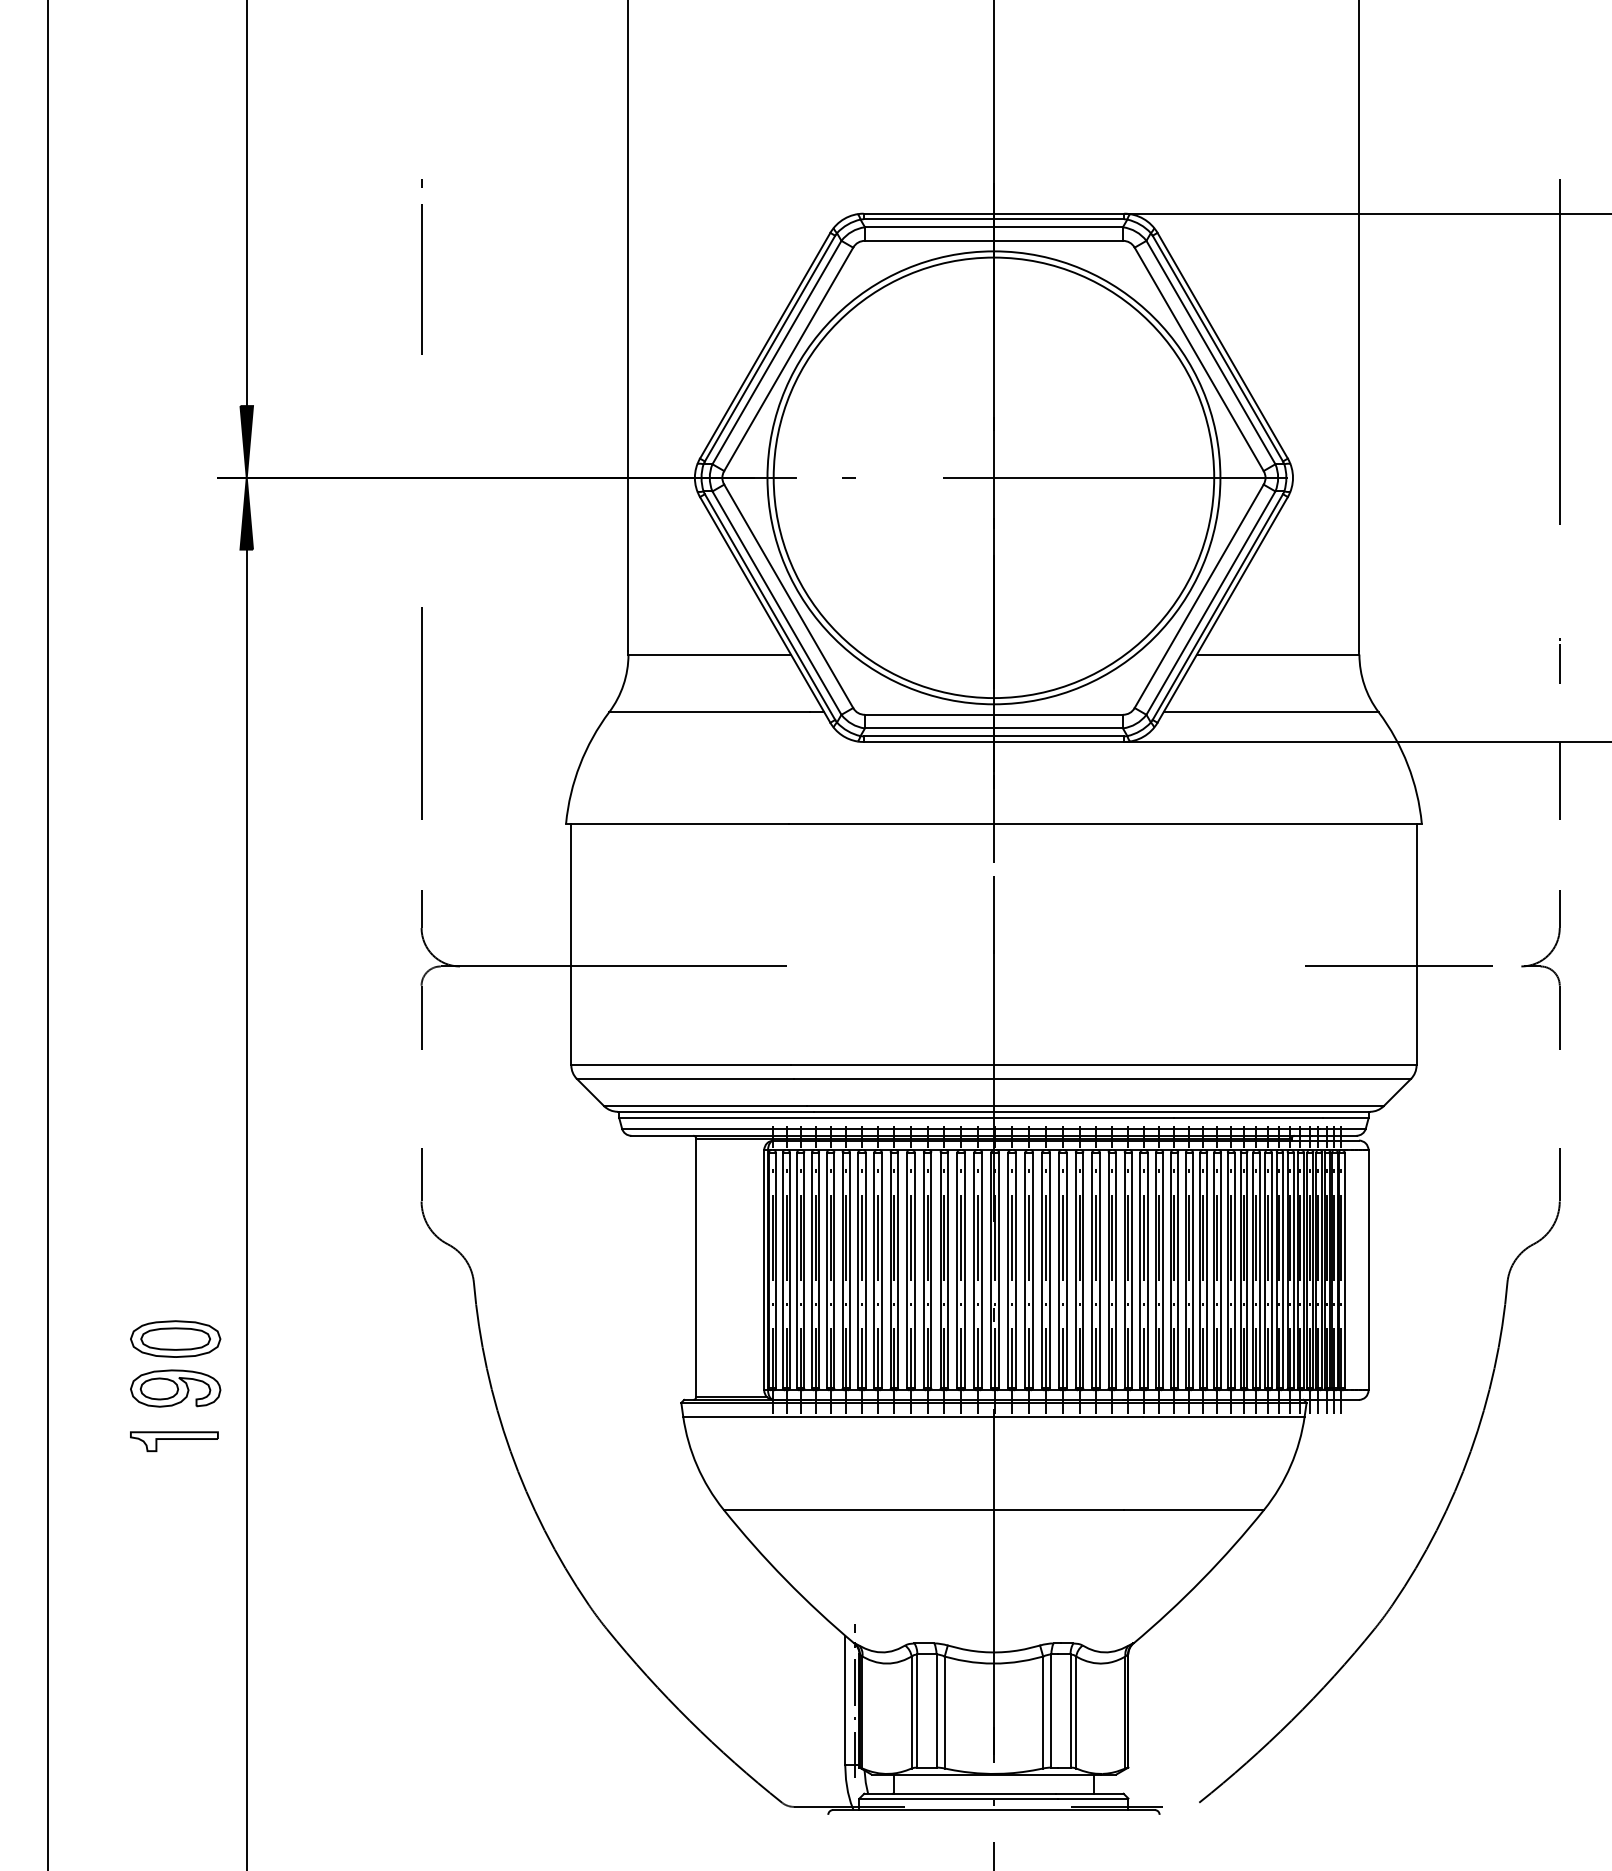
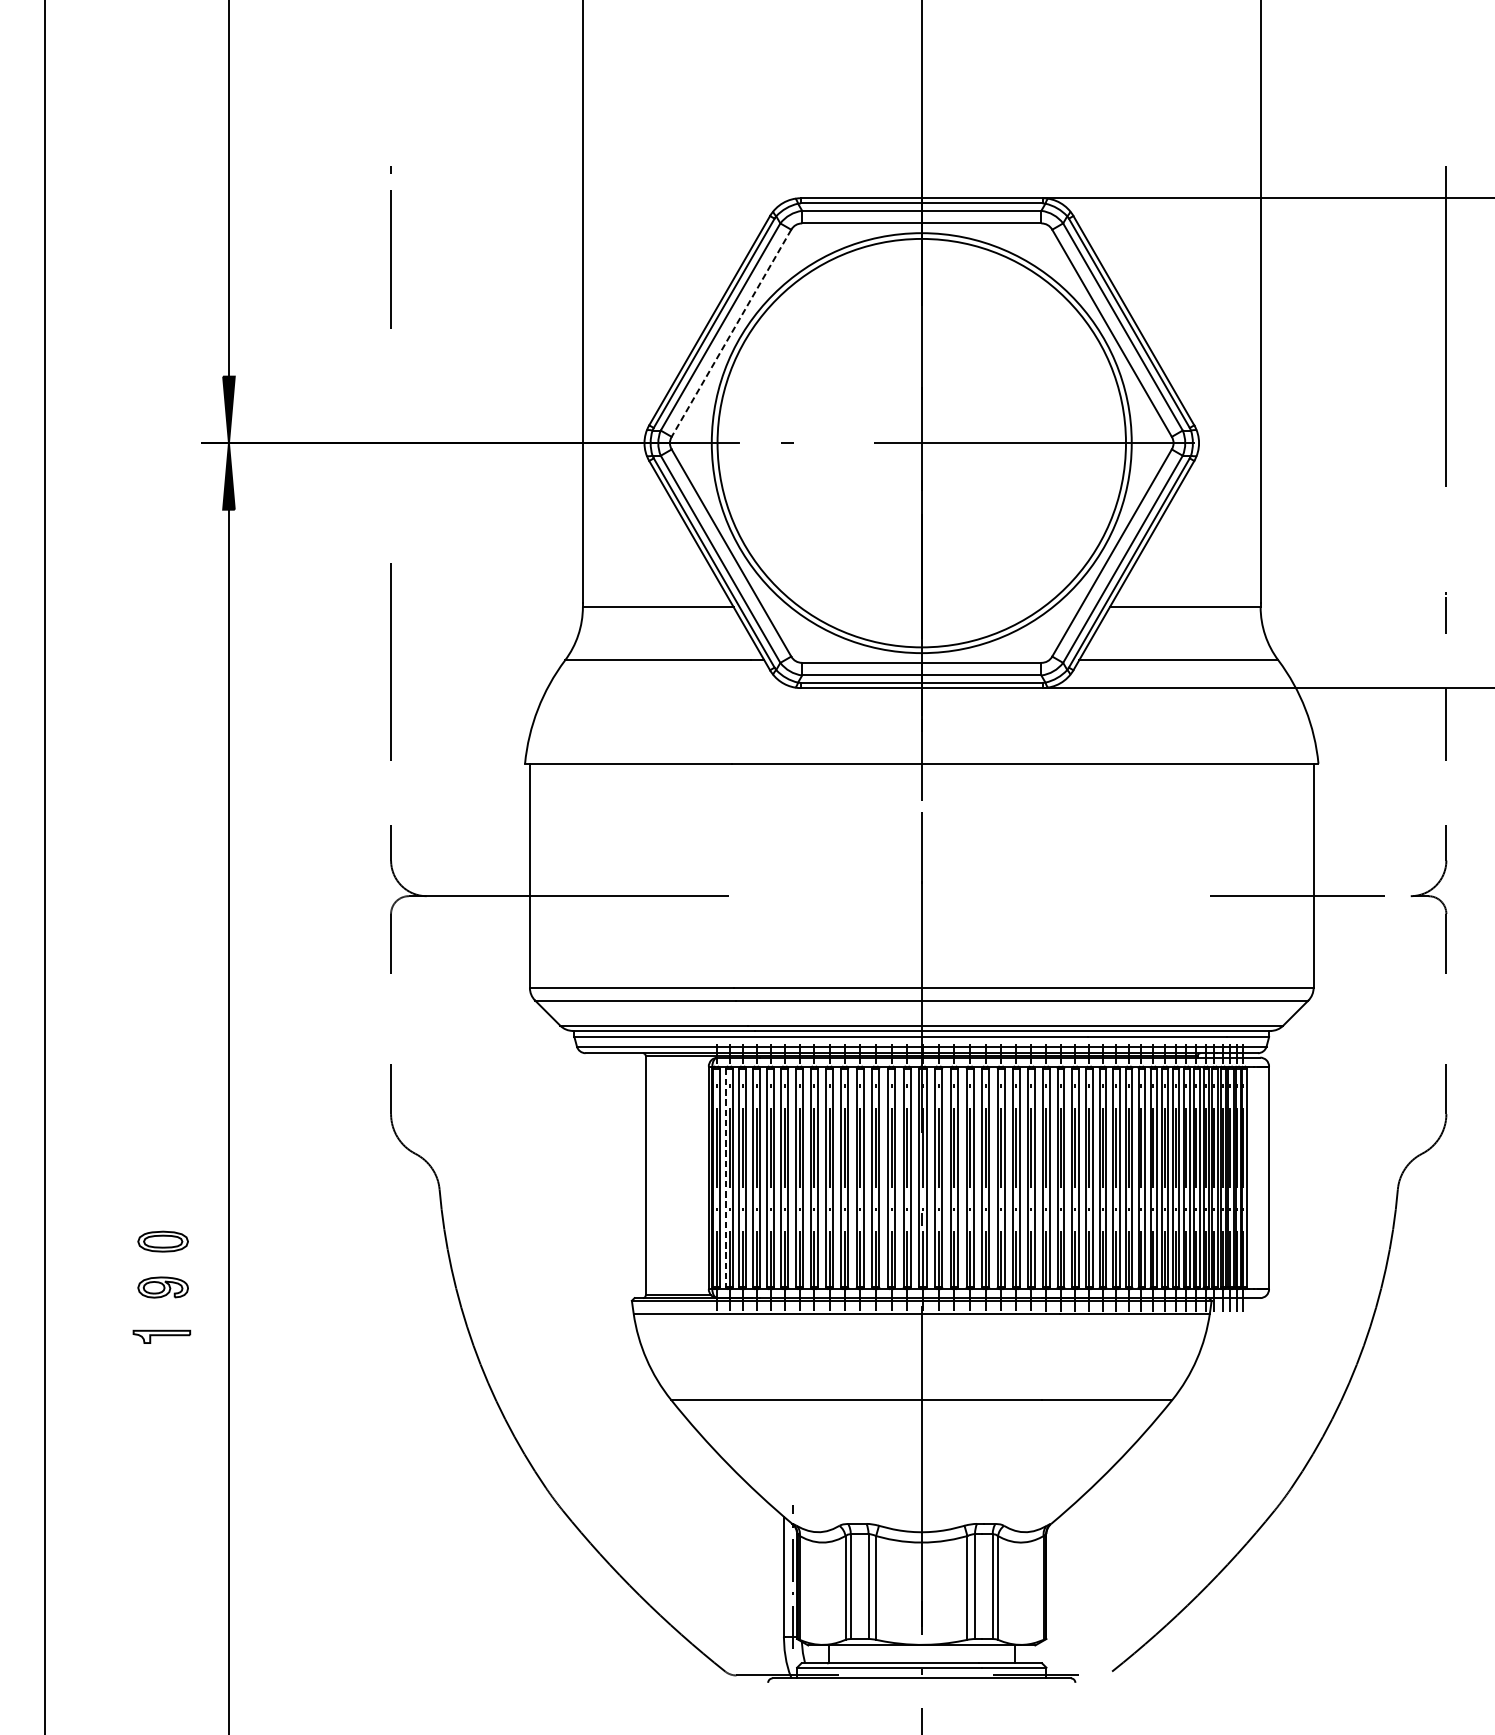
line: (788, 359) -> (731, 333), solid -> dashed
line: (782, 1270) -> (725, 1178), solid -> dashed
part: (175, 1338) -> (162, 1241), size x0.6
part: (175, 1388) -> (162, 1287), size x0.6
part: (174, 1441) -> (161, 1336), size x0.7

